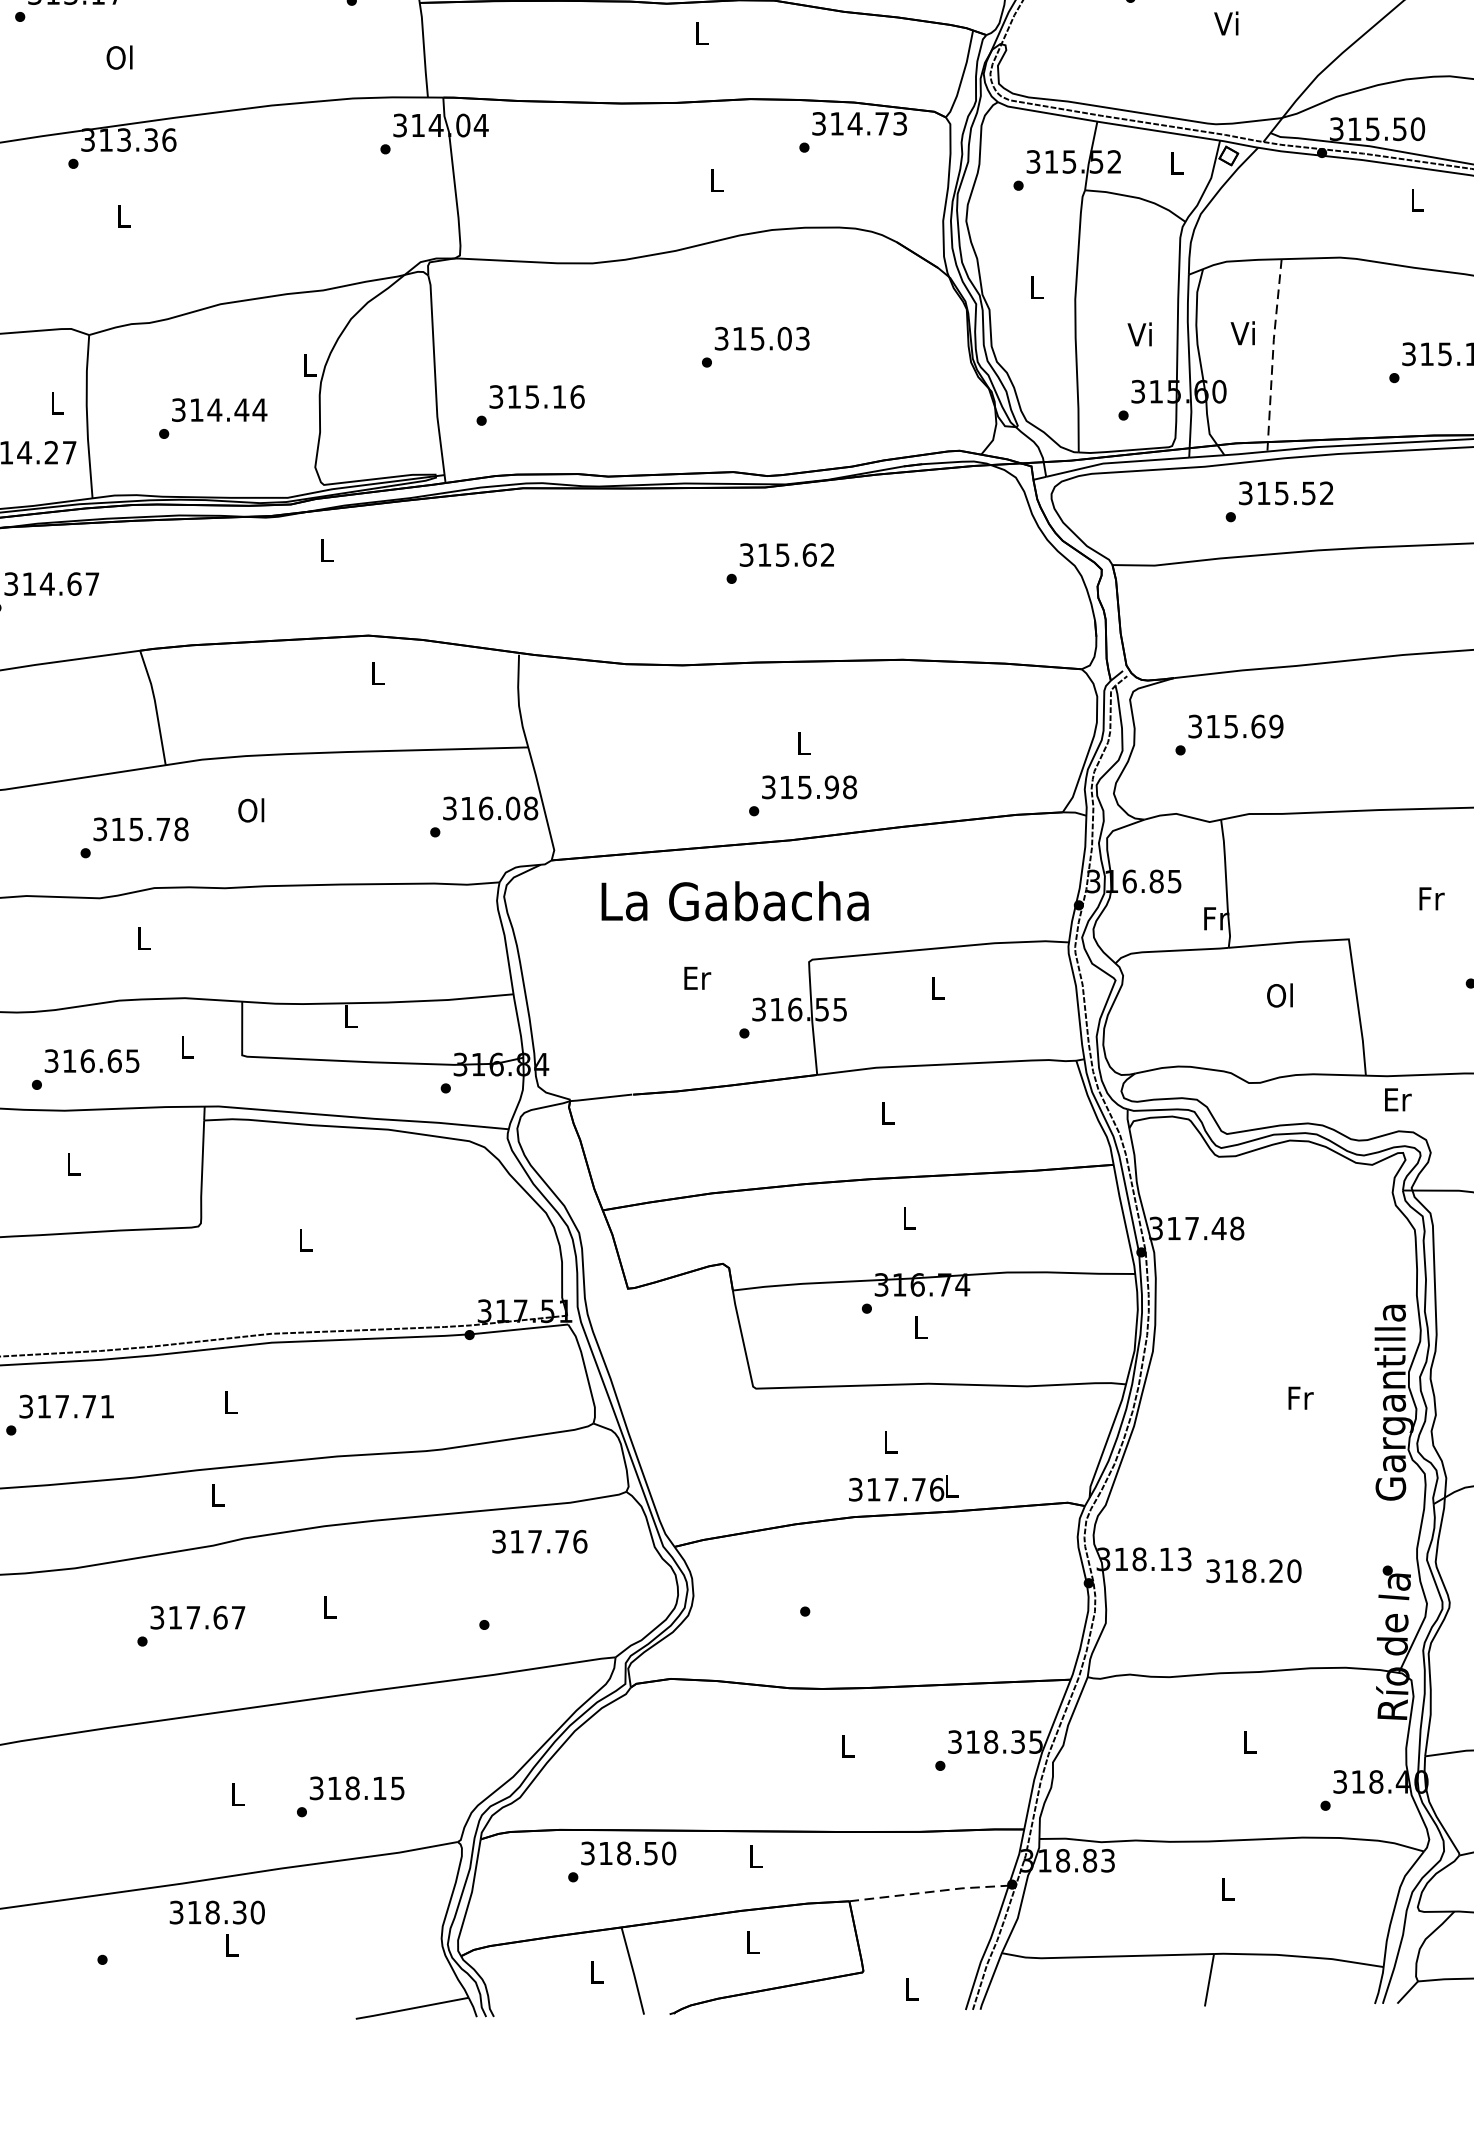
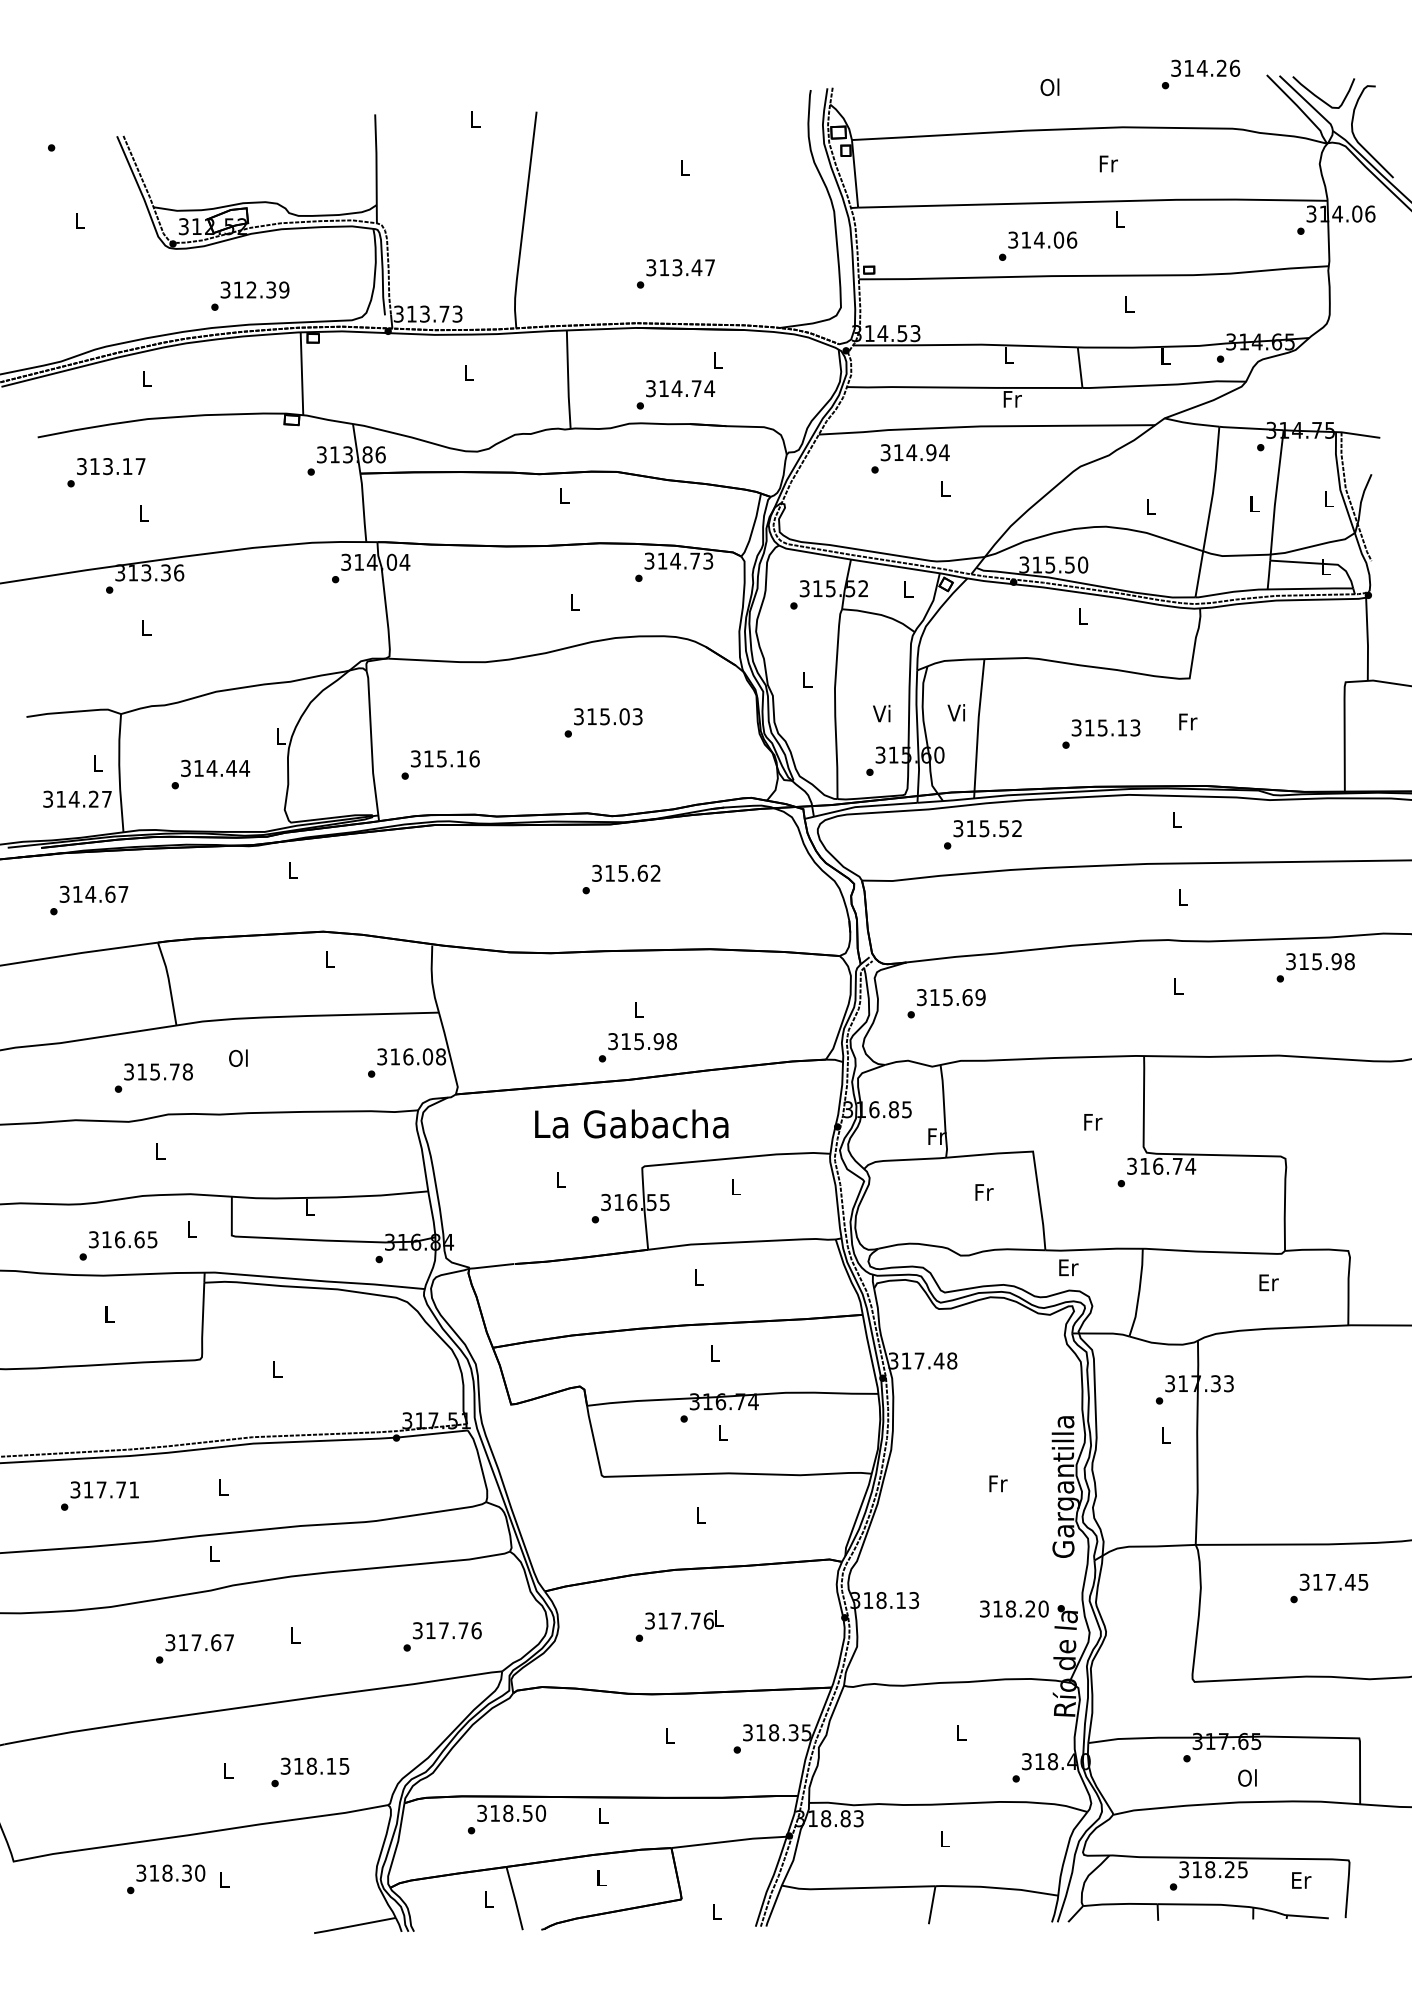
text: (1226, 23) -> (944, 488), Vi -> L
text: (118, 56) -> (142, 512), Ol -> L
line: (1273, 353) -> (978, 727), dashed -> solid
text: (734, 900) -> (631, 1123), moved
text: (697, 977) -> (561, 1179), Er -> L
text: (1280, 994) -> (983, 1191), Ol -> Fr
text: (903, 1487) -> (684, 1619), moved
text: (540, 1541) -> (447, 1630), moved
text: (1254, 1570) -> (1014, 1608), moved
line: (929, 1892) -> (729, 1841), dashed -> solid
text: (216, 1911) -> (170, 1872), moved

